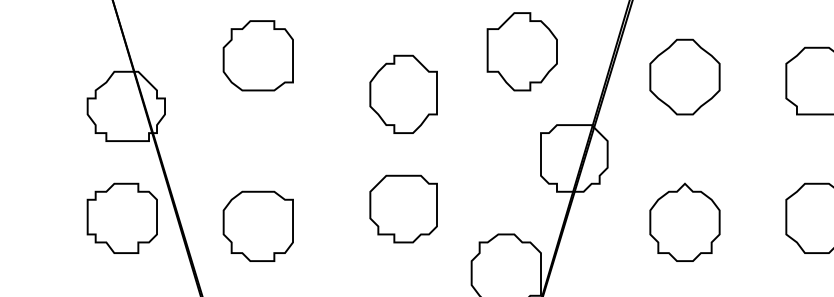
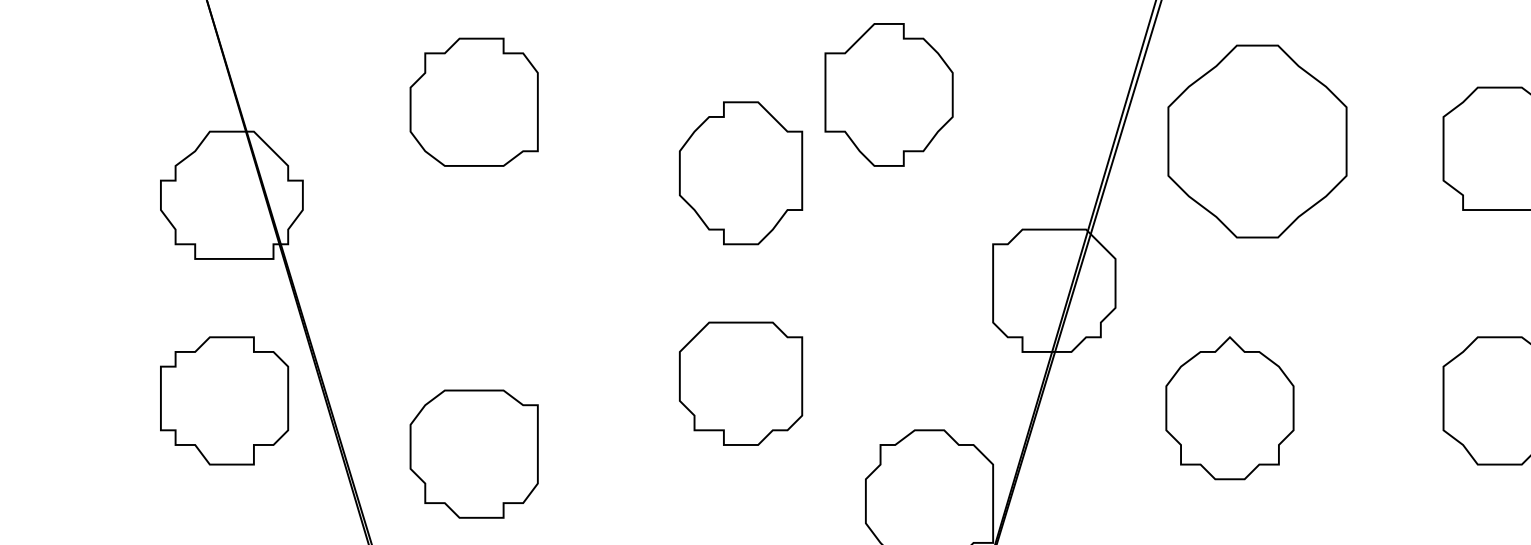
part: (521, 51) -> (887, 94), moved
part: (684, 76) -> (1256, 140), size x1.4
part: (684, 221) -> (1229, 406), moved
part: (257, 225) -> (472, 452), moved

